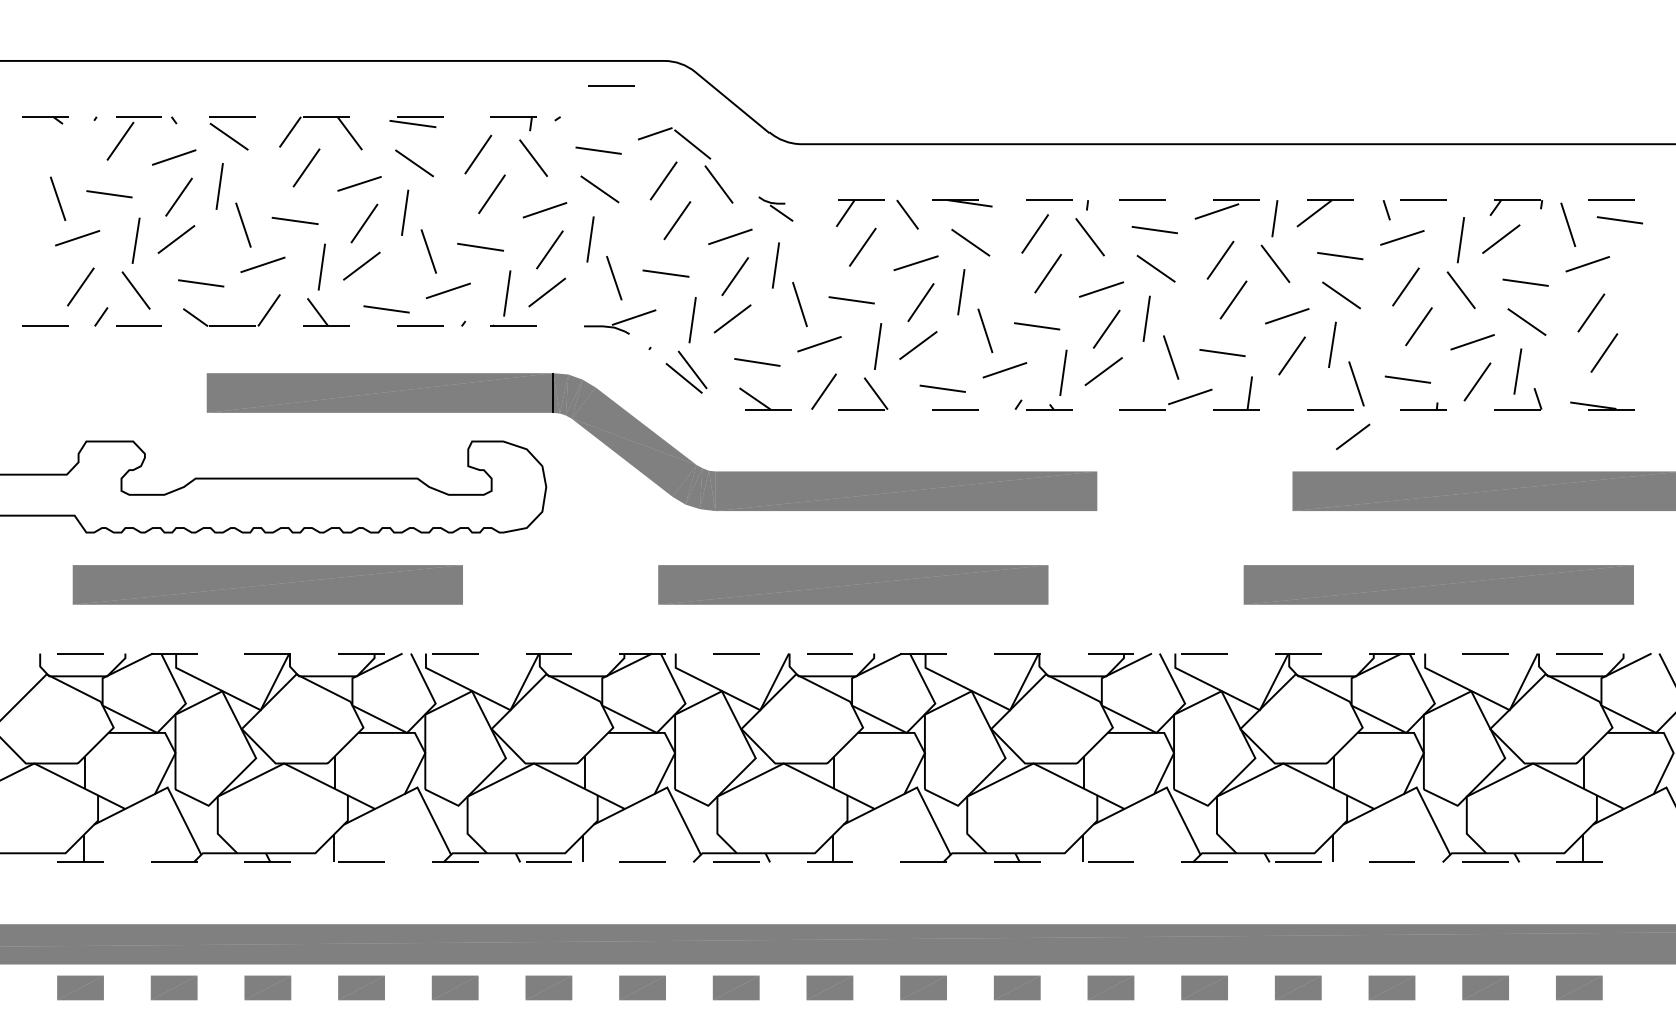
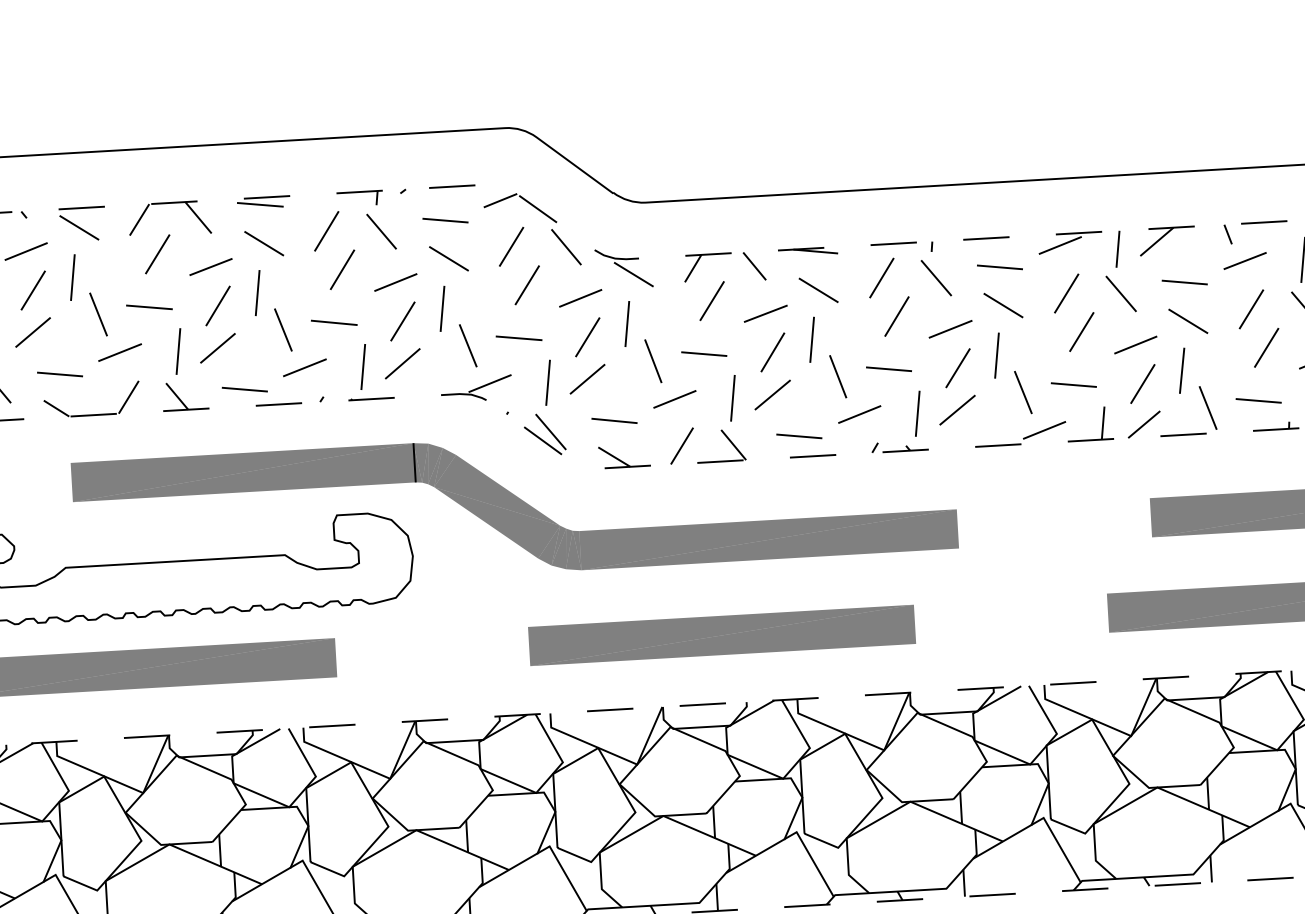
line: (611, 85) -> (452, 186), moved
part: (775, 208) -> (623, 267), size x1.67
line: (1353, 436) -> (1144, 424), moved

